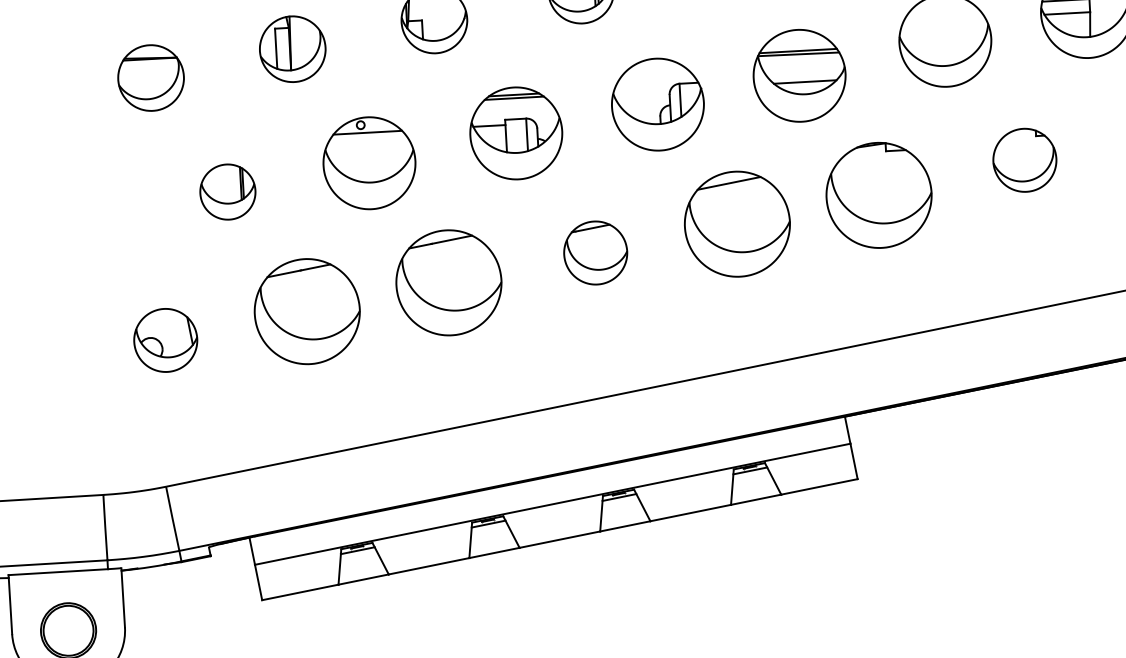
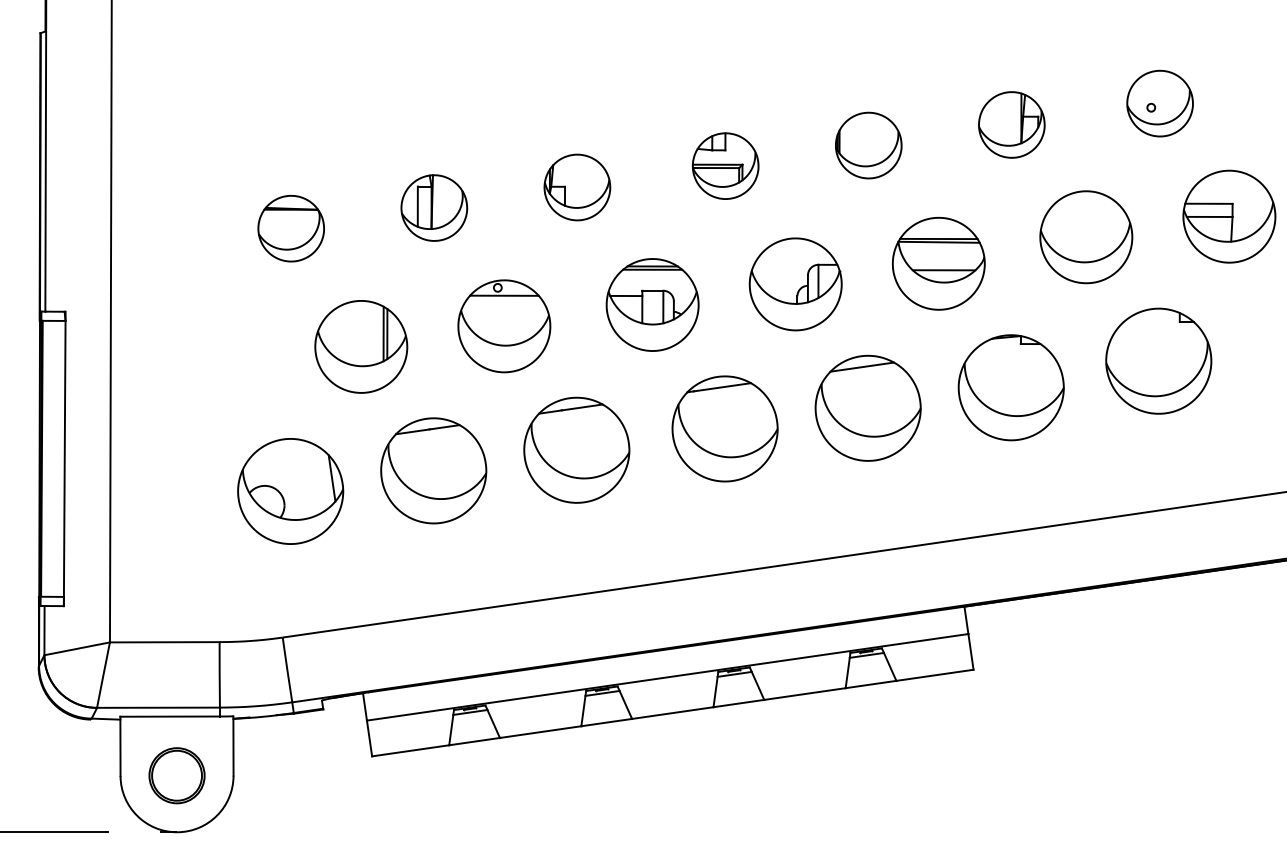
part: (1024, 159) -> (1158, 360), size x1.67
part: (228, 191) -> (361, 346), size x1.67
part: (595, 252) -> (724, 428), size x1.67
part: (165, 340) -> (290, 491), size x1.67

